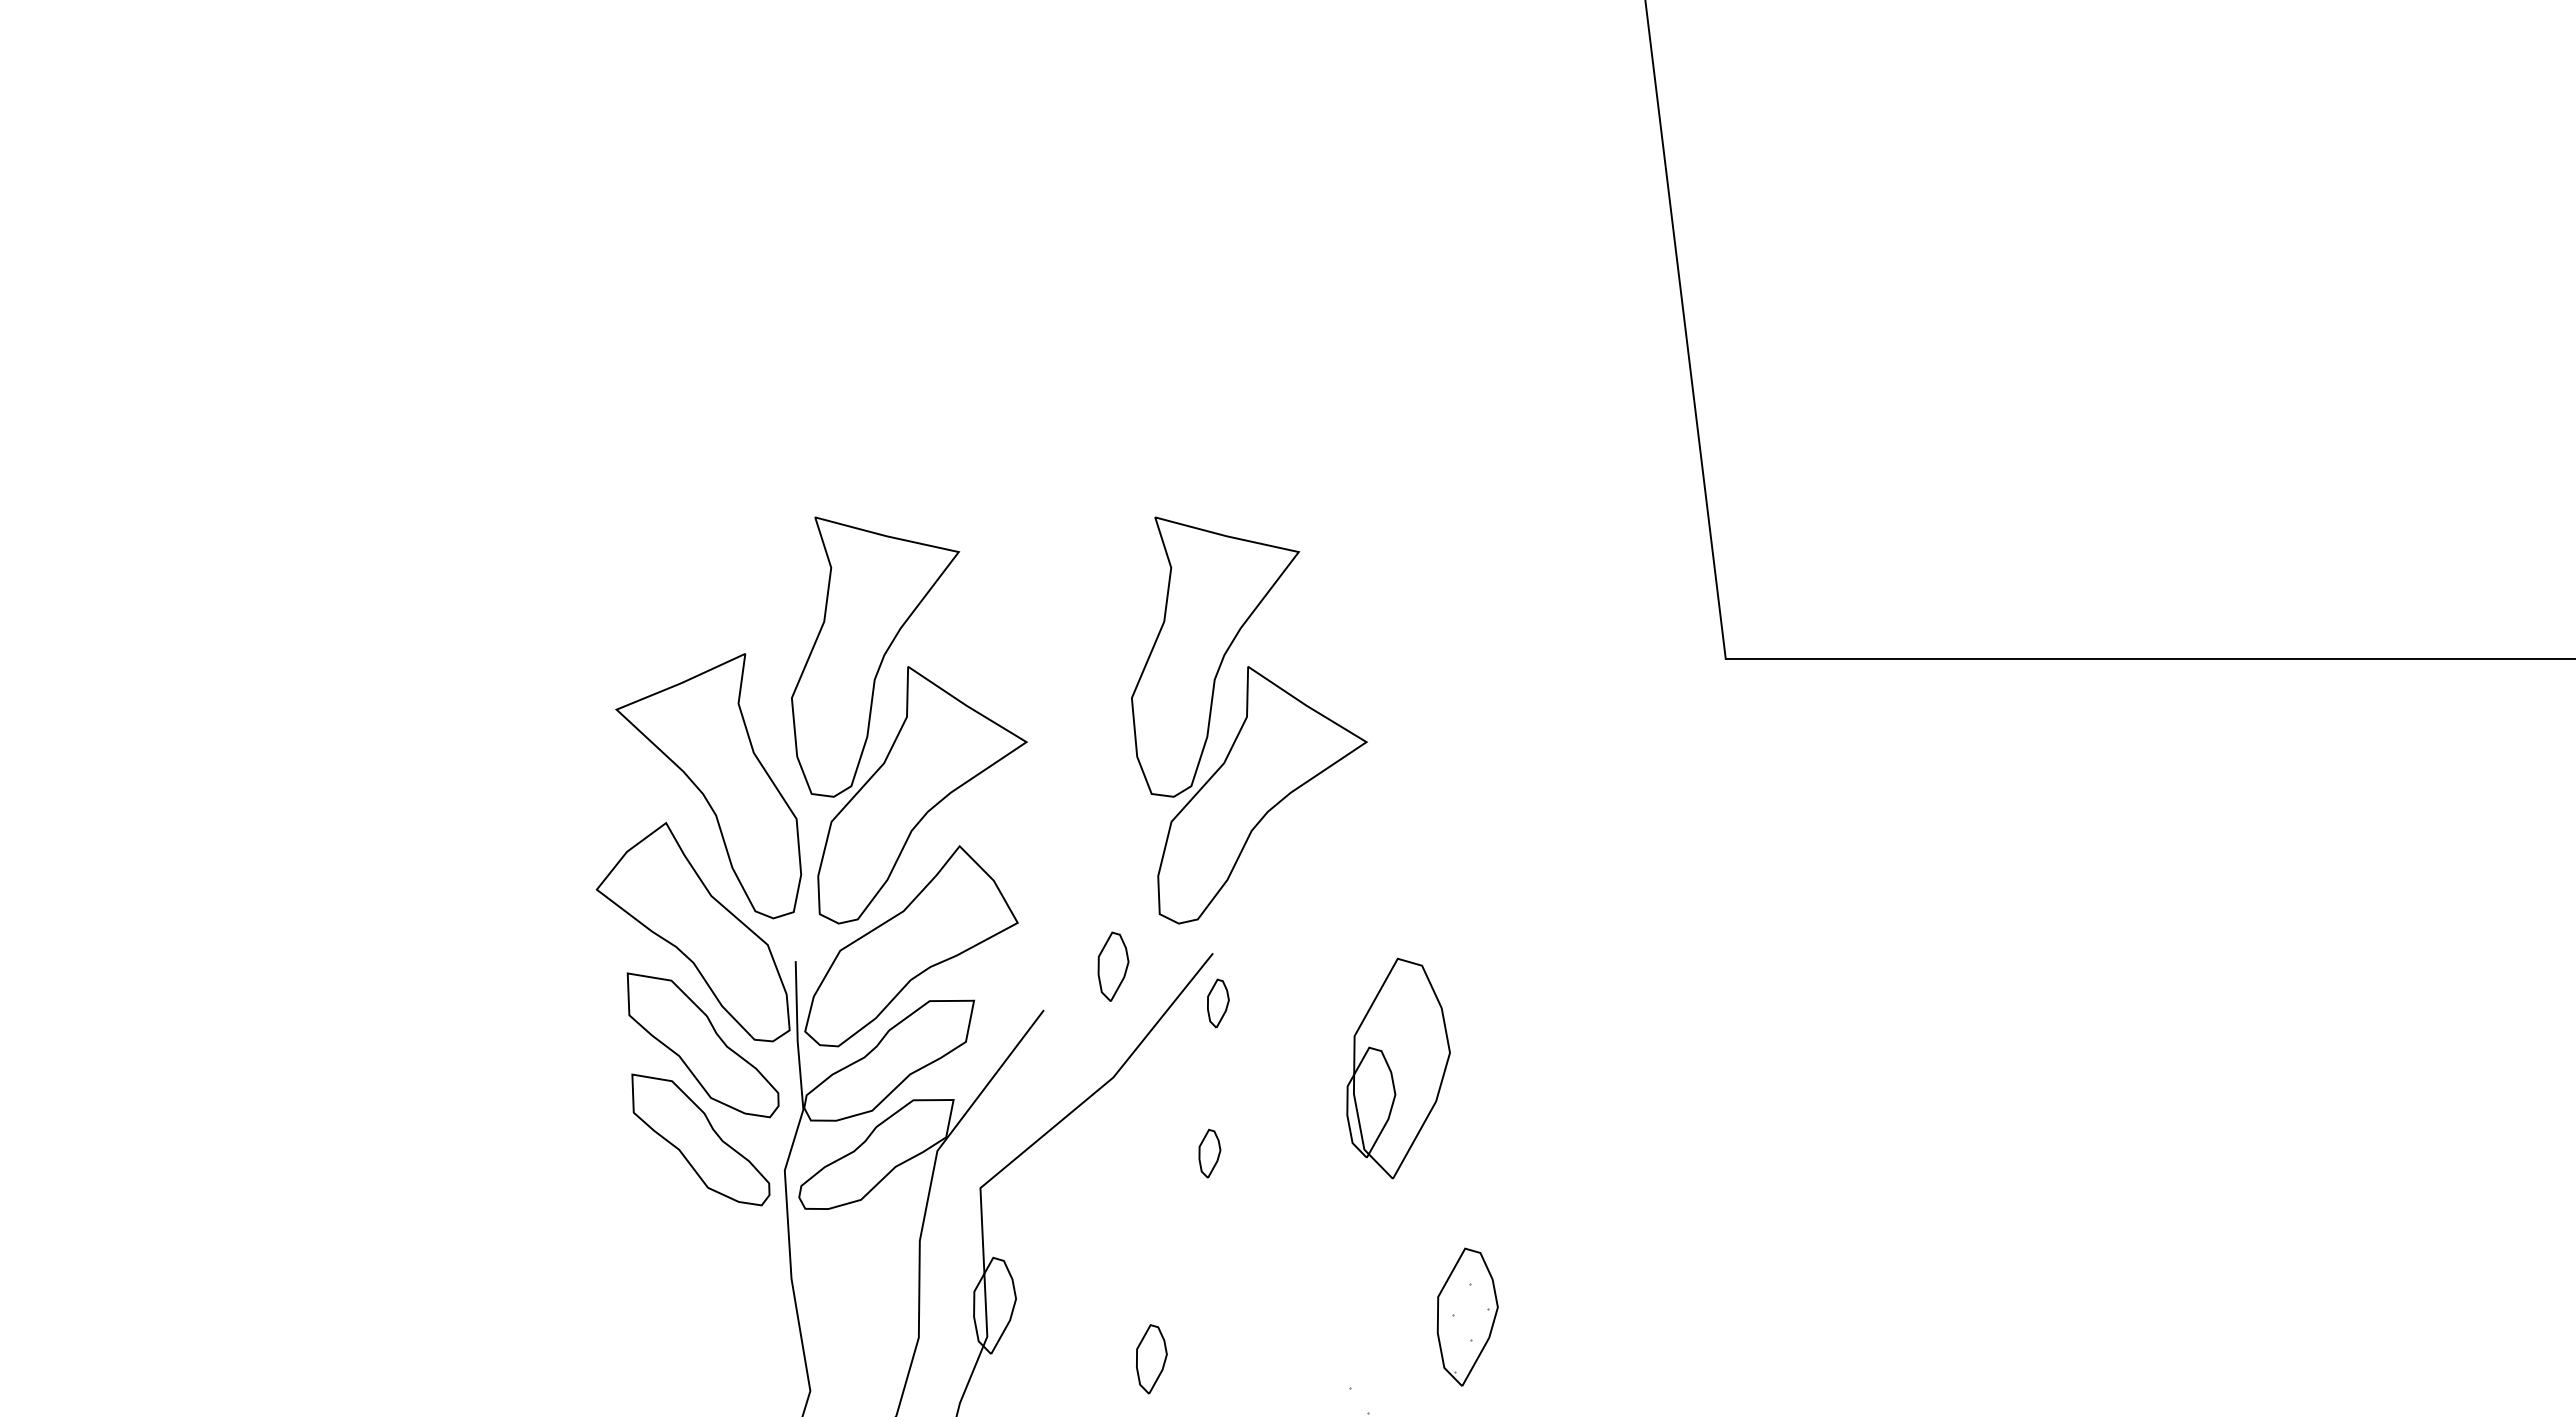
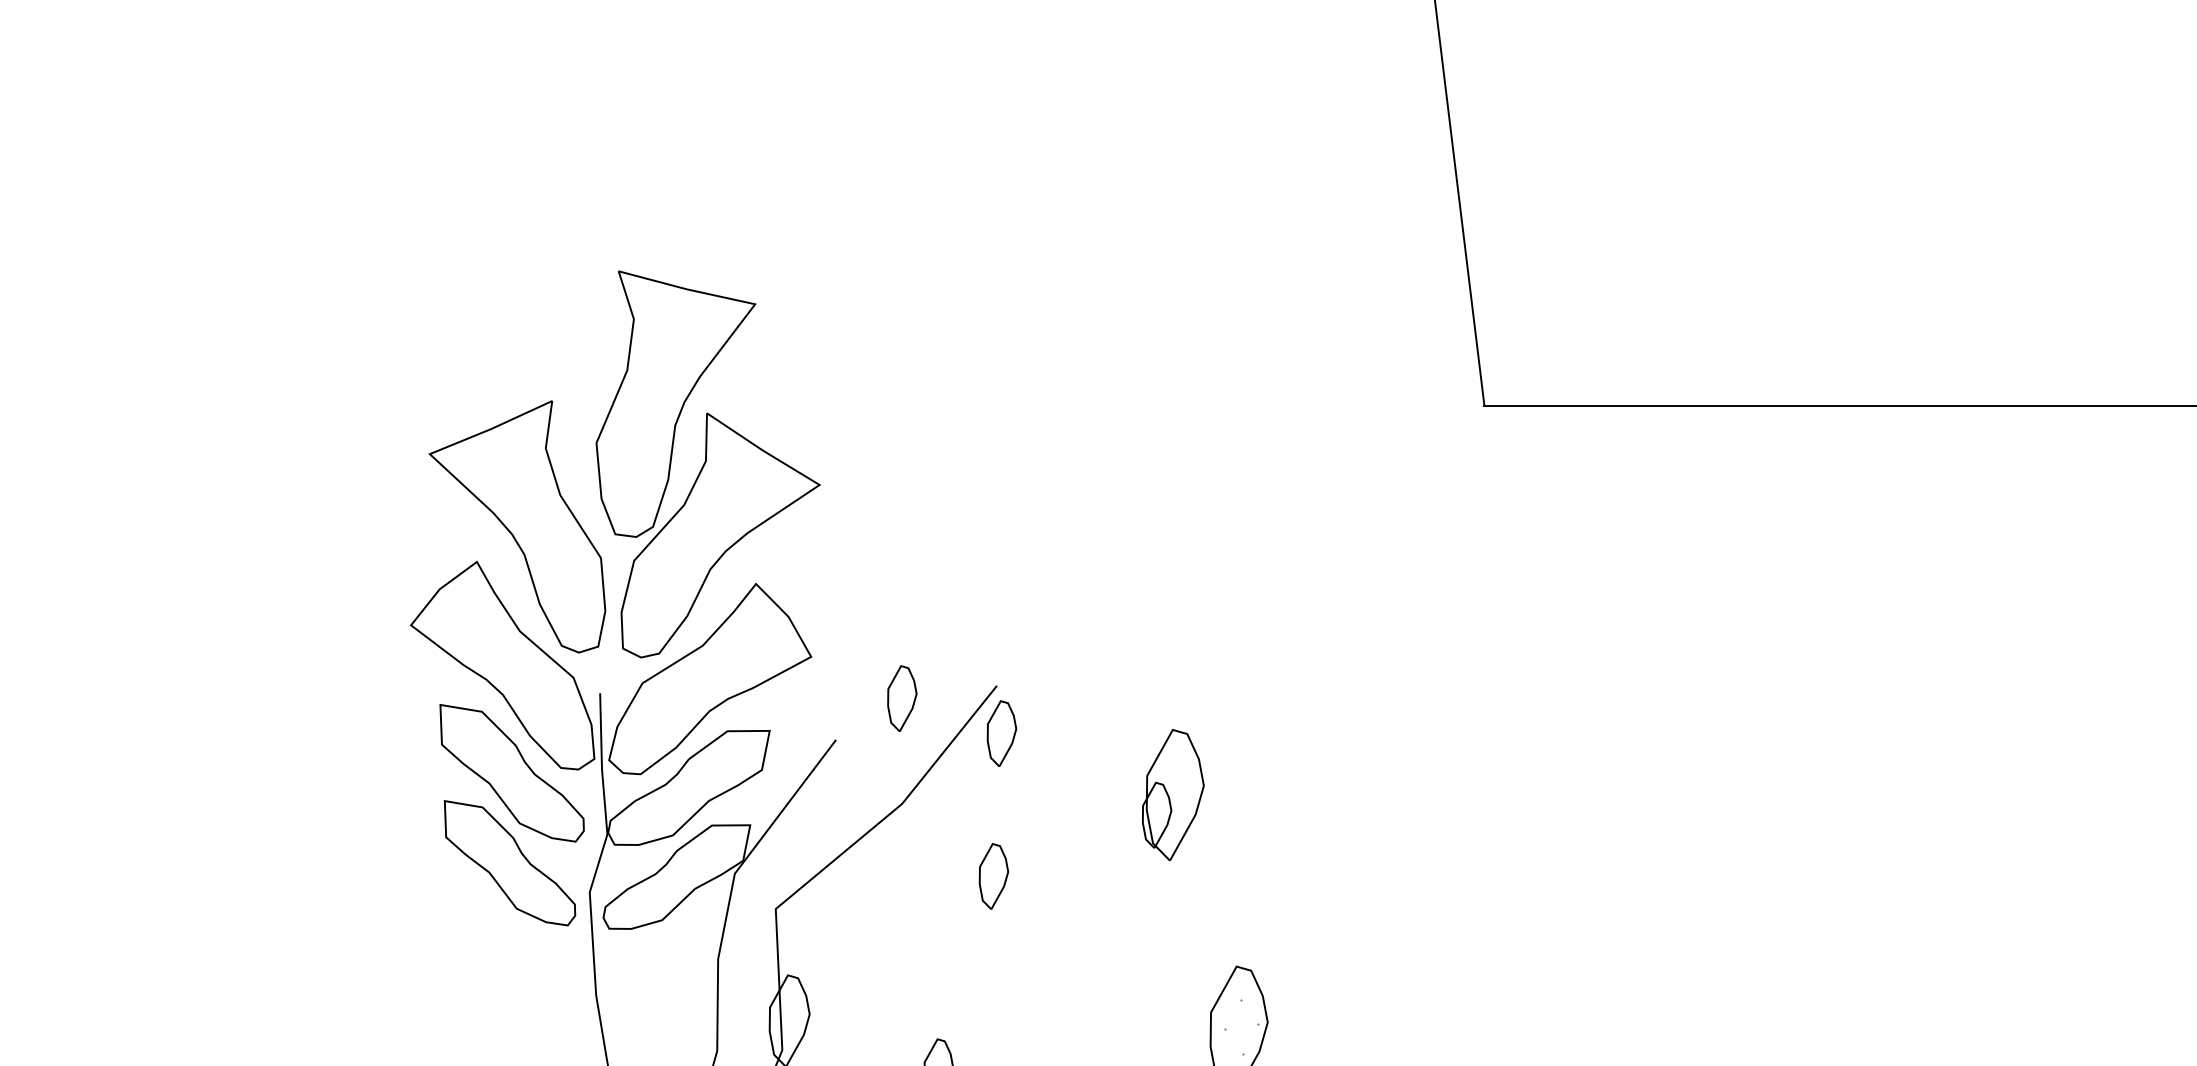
part: (1249, 720) -> (1031, 464), removed
part: (1218, 1003) -> (1002, 733), size x1.43
part: (1398, 1067) -> (1173, 794), size x0.62
part: (1209, 1153) -> (993, 876), size x1.43

